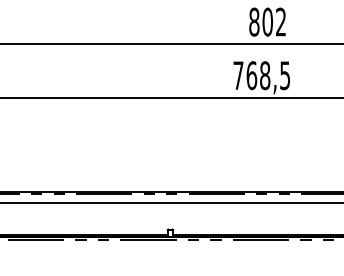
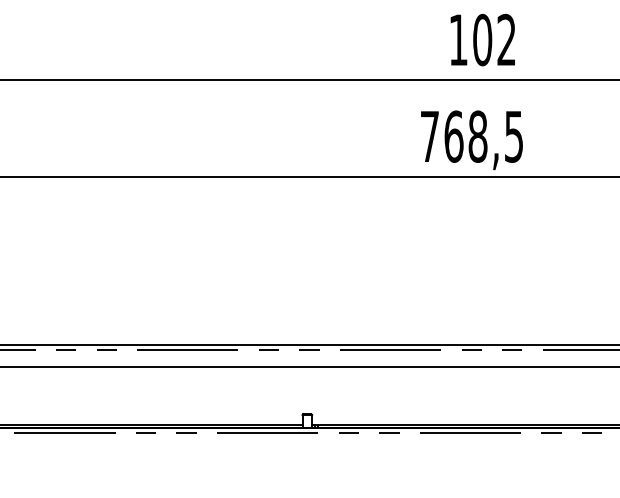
text: (254, 21) -> (458, 38), 802 -> 102

